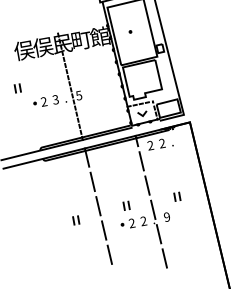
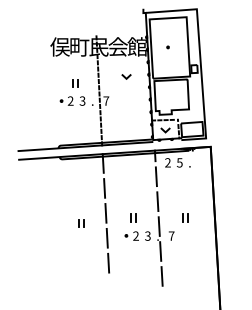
text: (81, 39) -> (118, 46), 町 -> 会
text: (43, 46) -> (79, 46), 俣 -> 町
line: (93, 68) -> (125, 76), added
part: (18, 88) -> (75, 83), moved
text: (79, 95) -> (106, 100), 5 -> 7
text: (161, 143) -> (179, 162), 2 -> 5
text: (166, 216) -> (171, 235), 9 -> 7
text: (143, 221) -> (147, 236), 2 -> 3

